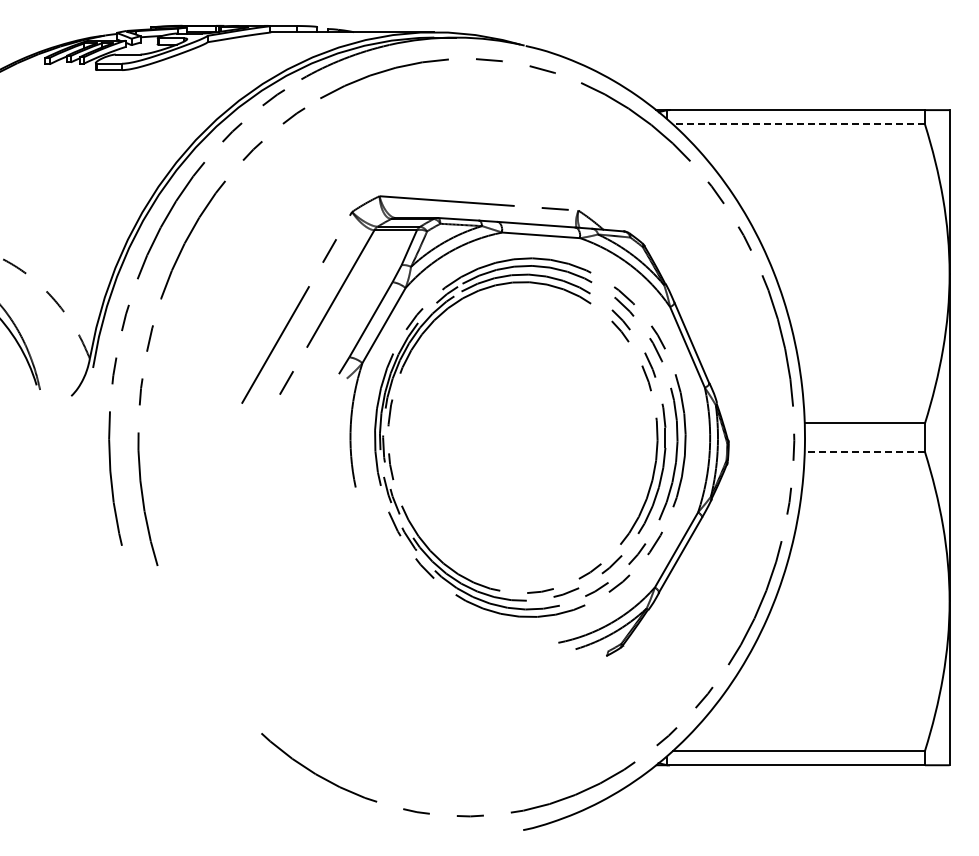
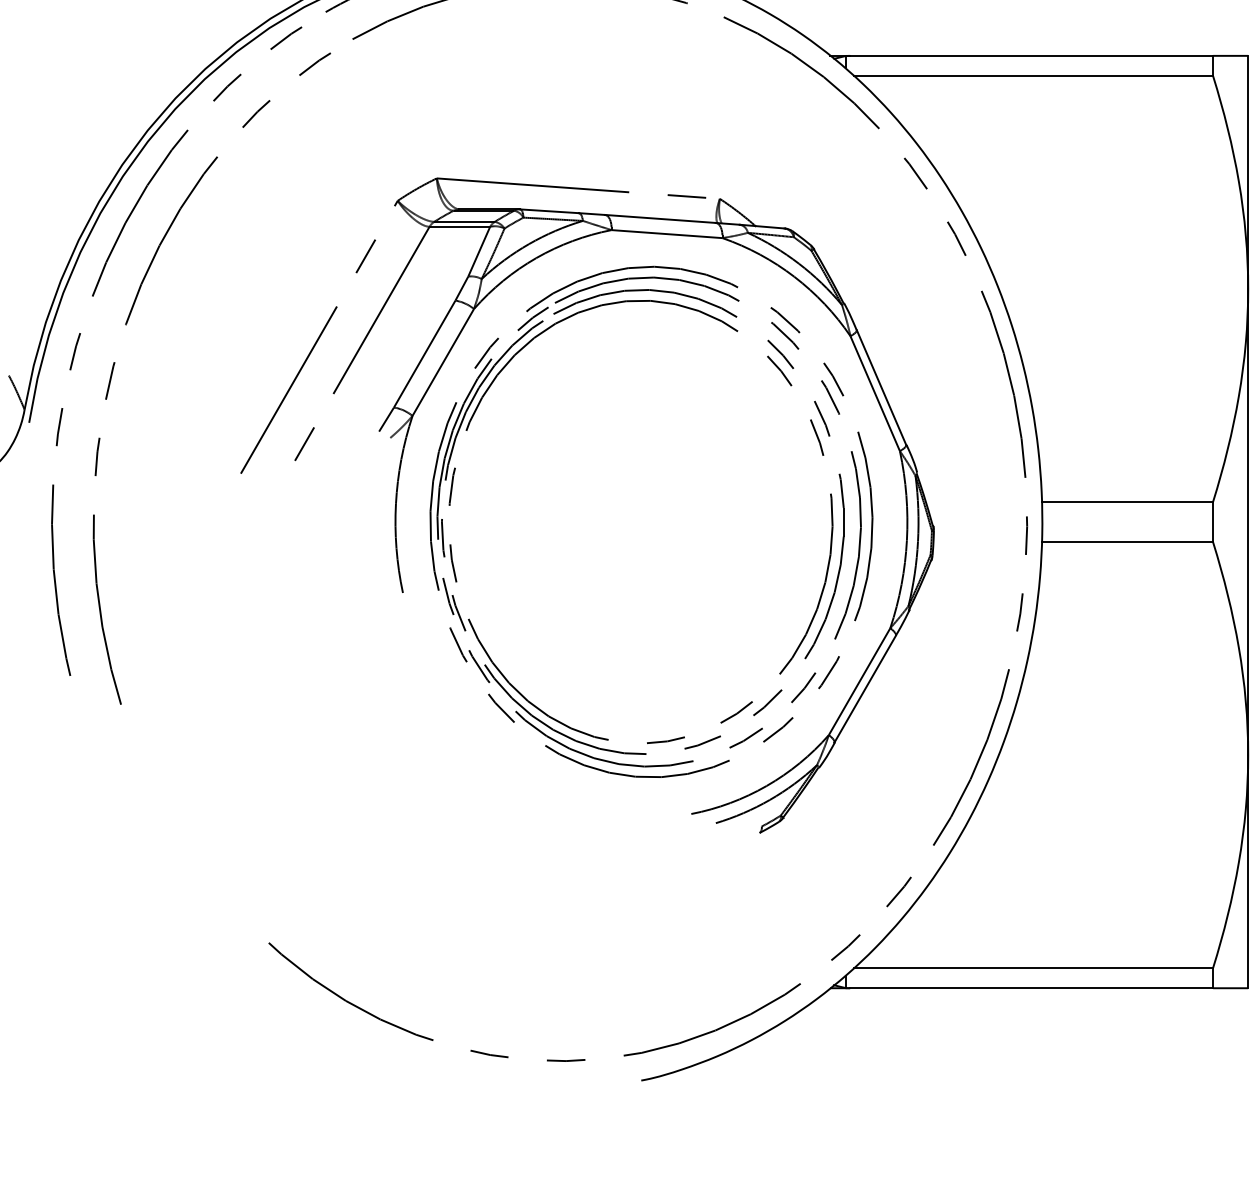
line: (798, 124) -> (1033, 76), dashed -> solid
line: (864, 452) -> (1127, 543), dashed -> solid

